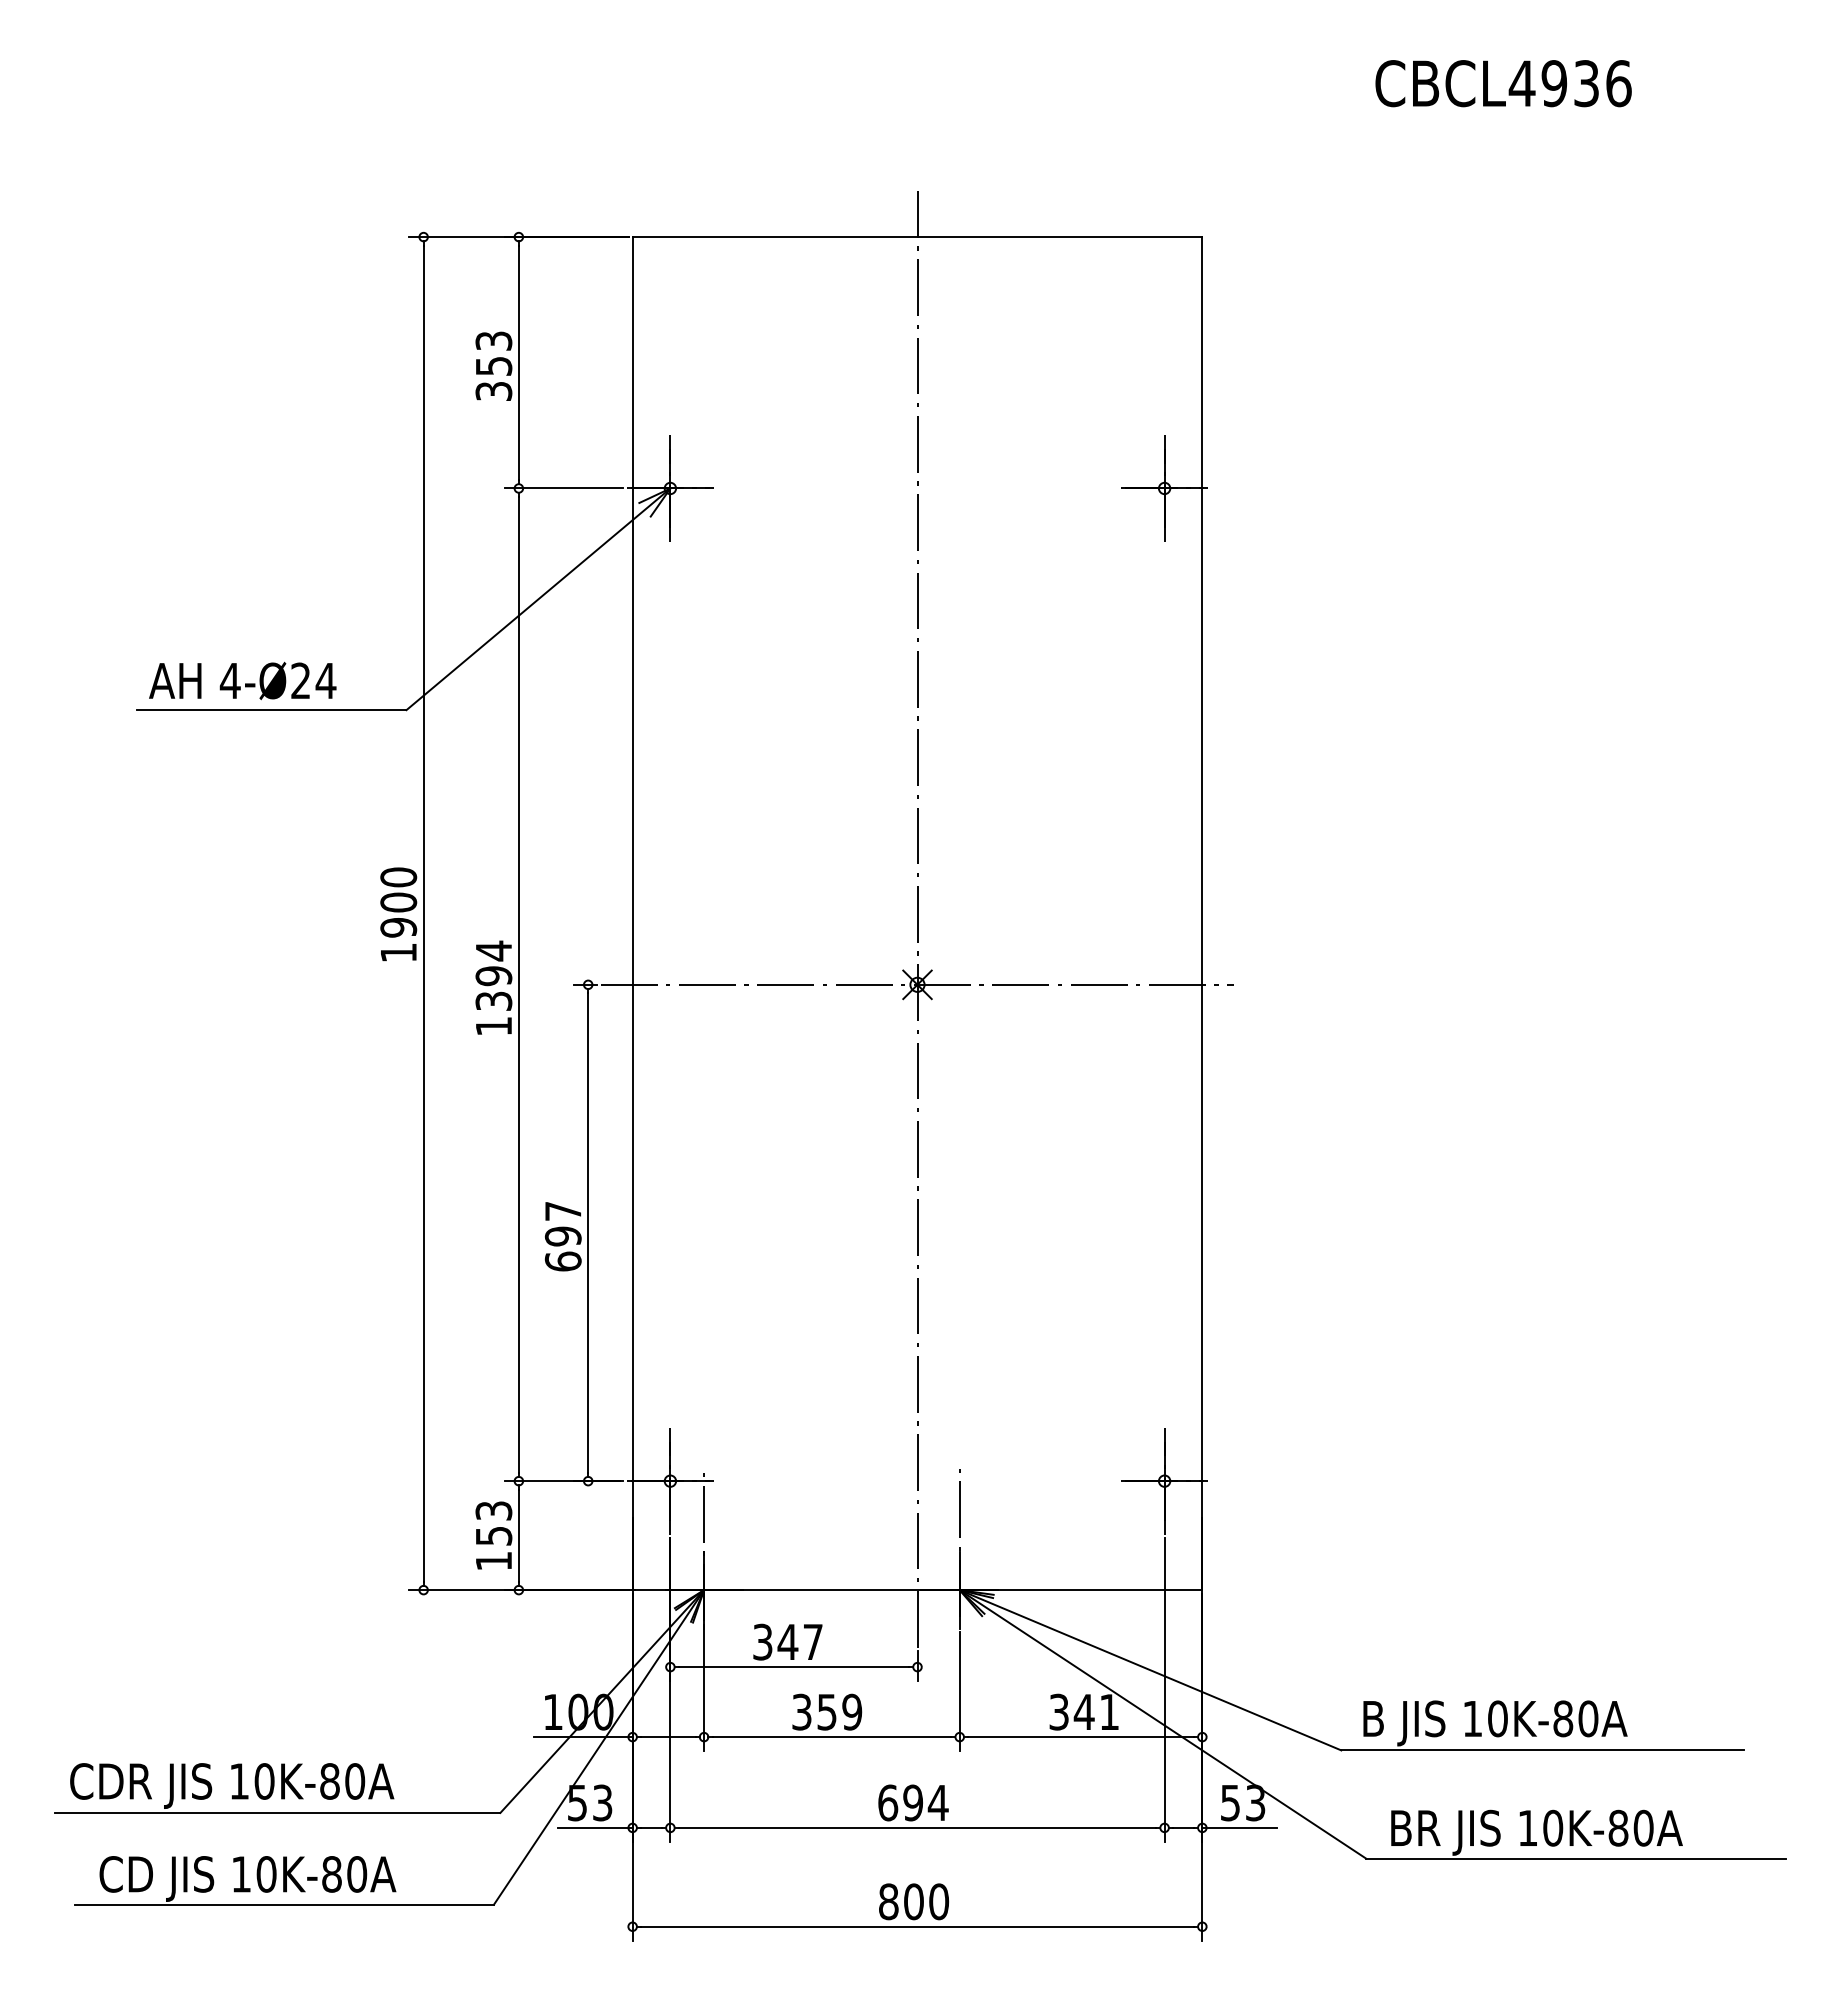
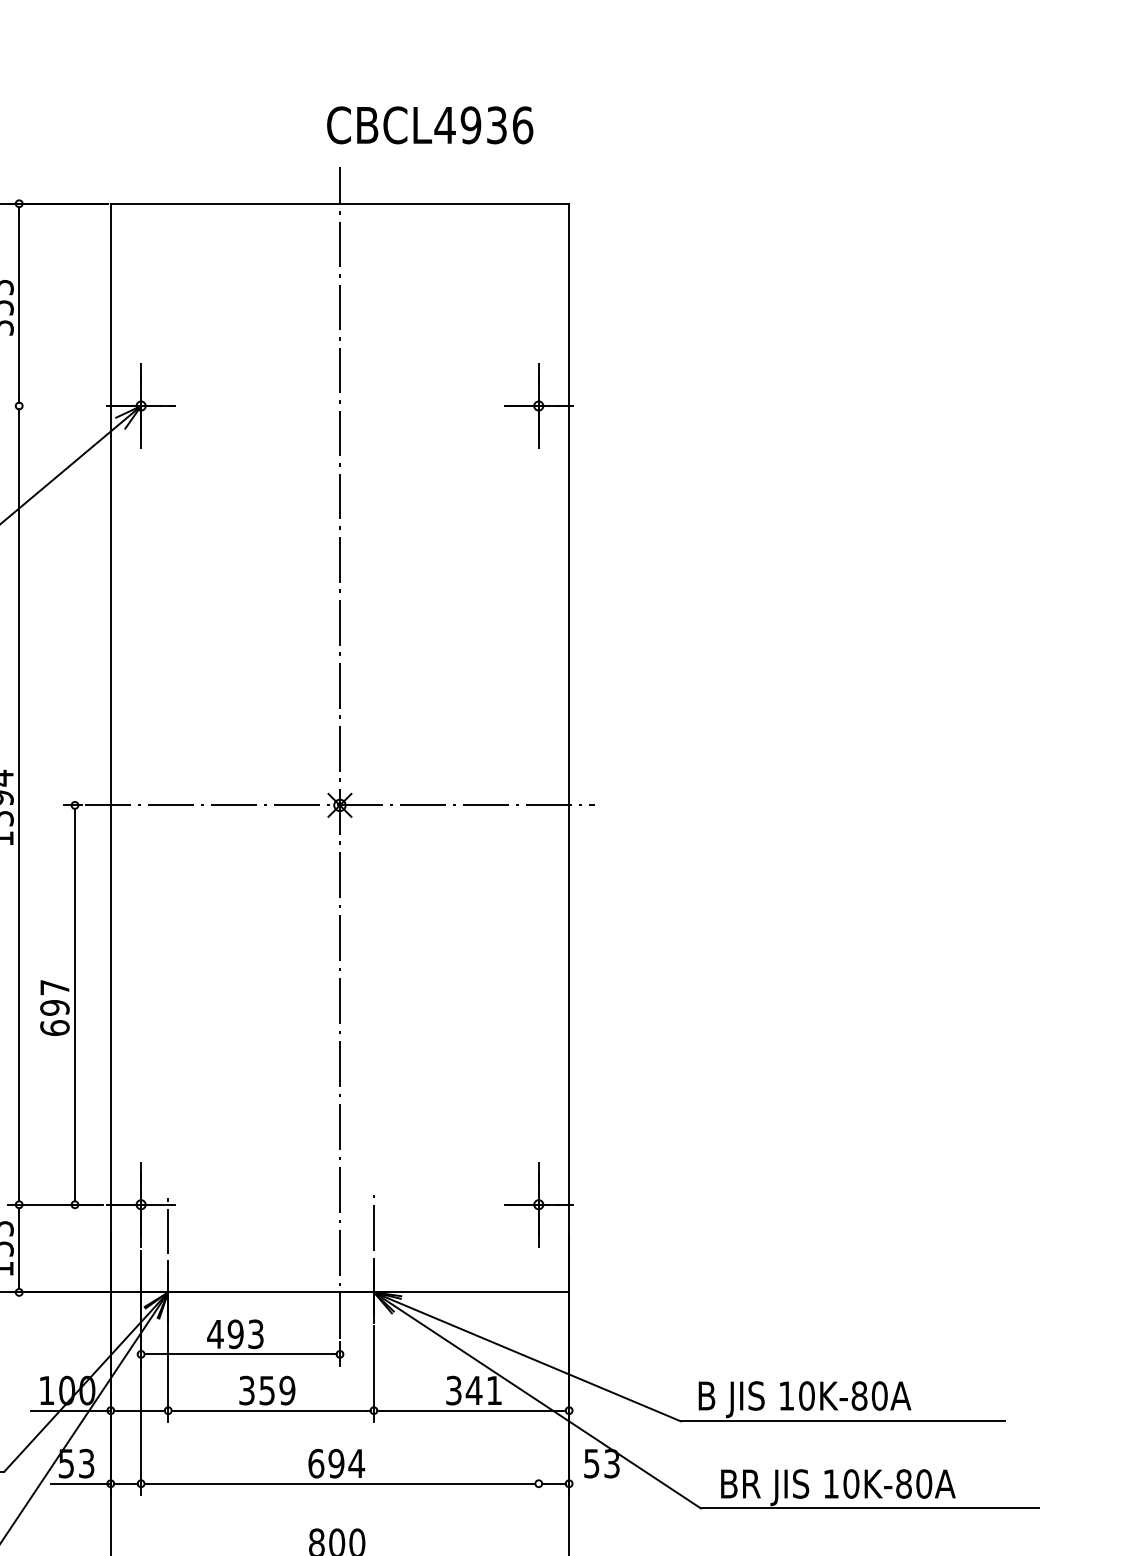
text: (1503, 83) -> (430, 125), moved
line: (563, 488) -> (55, 406), removed
text: (787, 1641) -> (235, 1333), 347 -> 493
line: (1164, 1690) -> (538, 1373), removed
line: (1239, 1827) -> (599, 1483), removed

